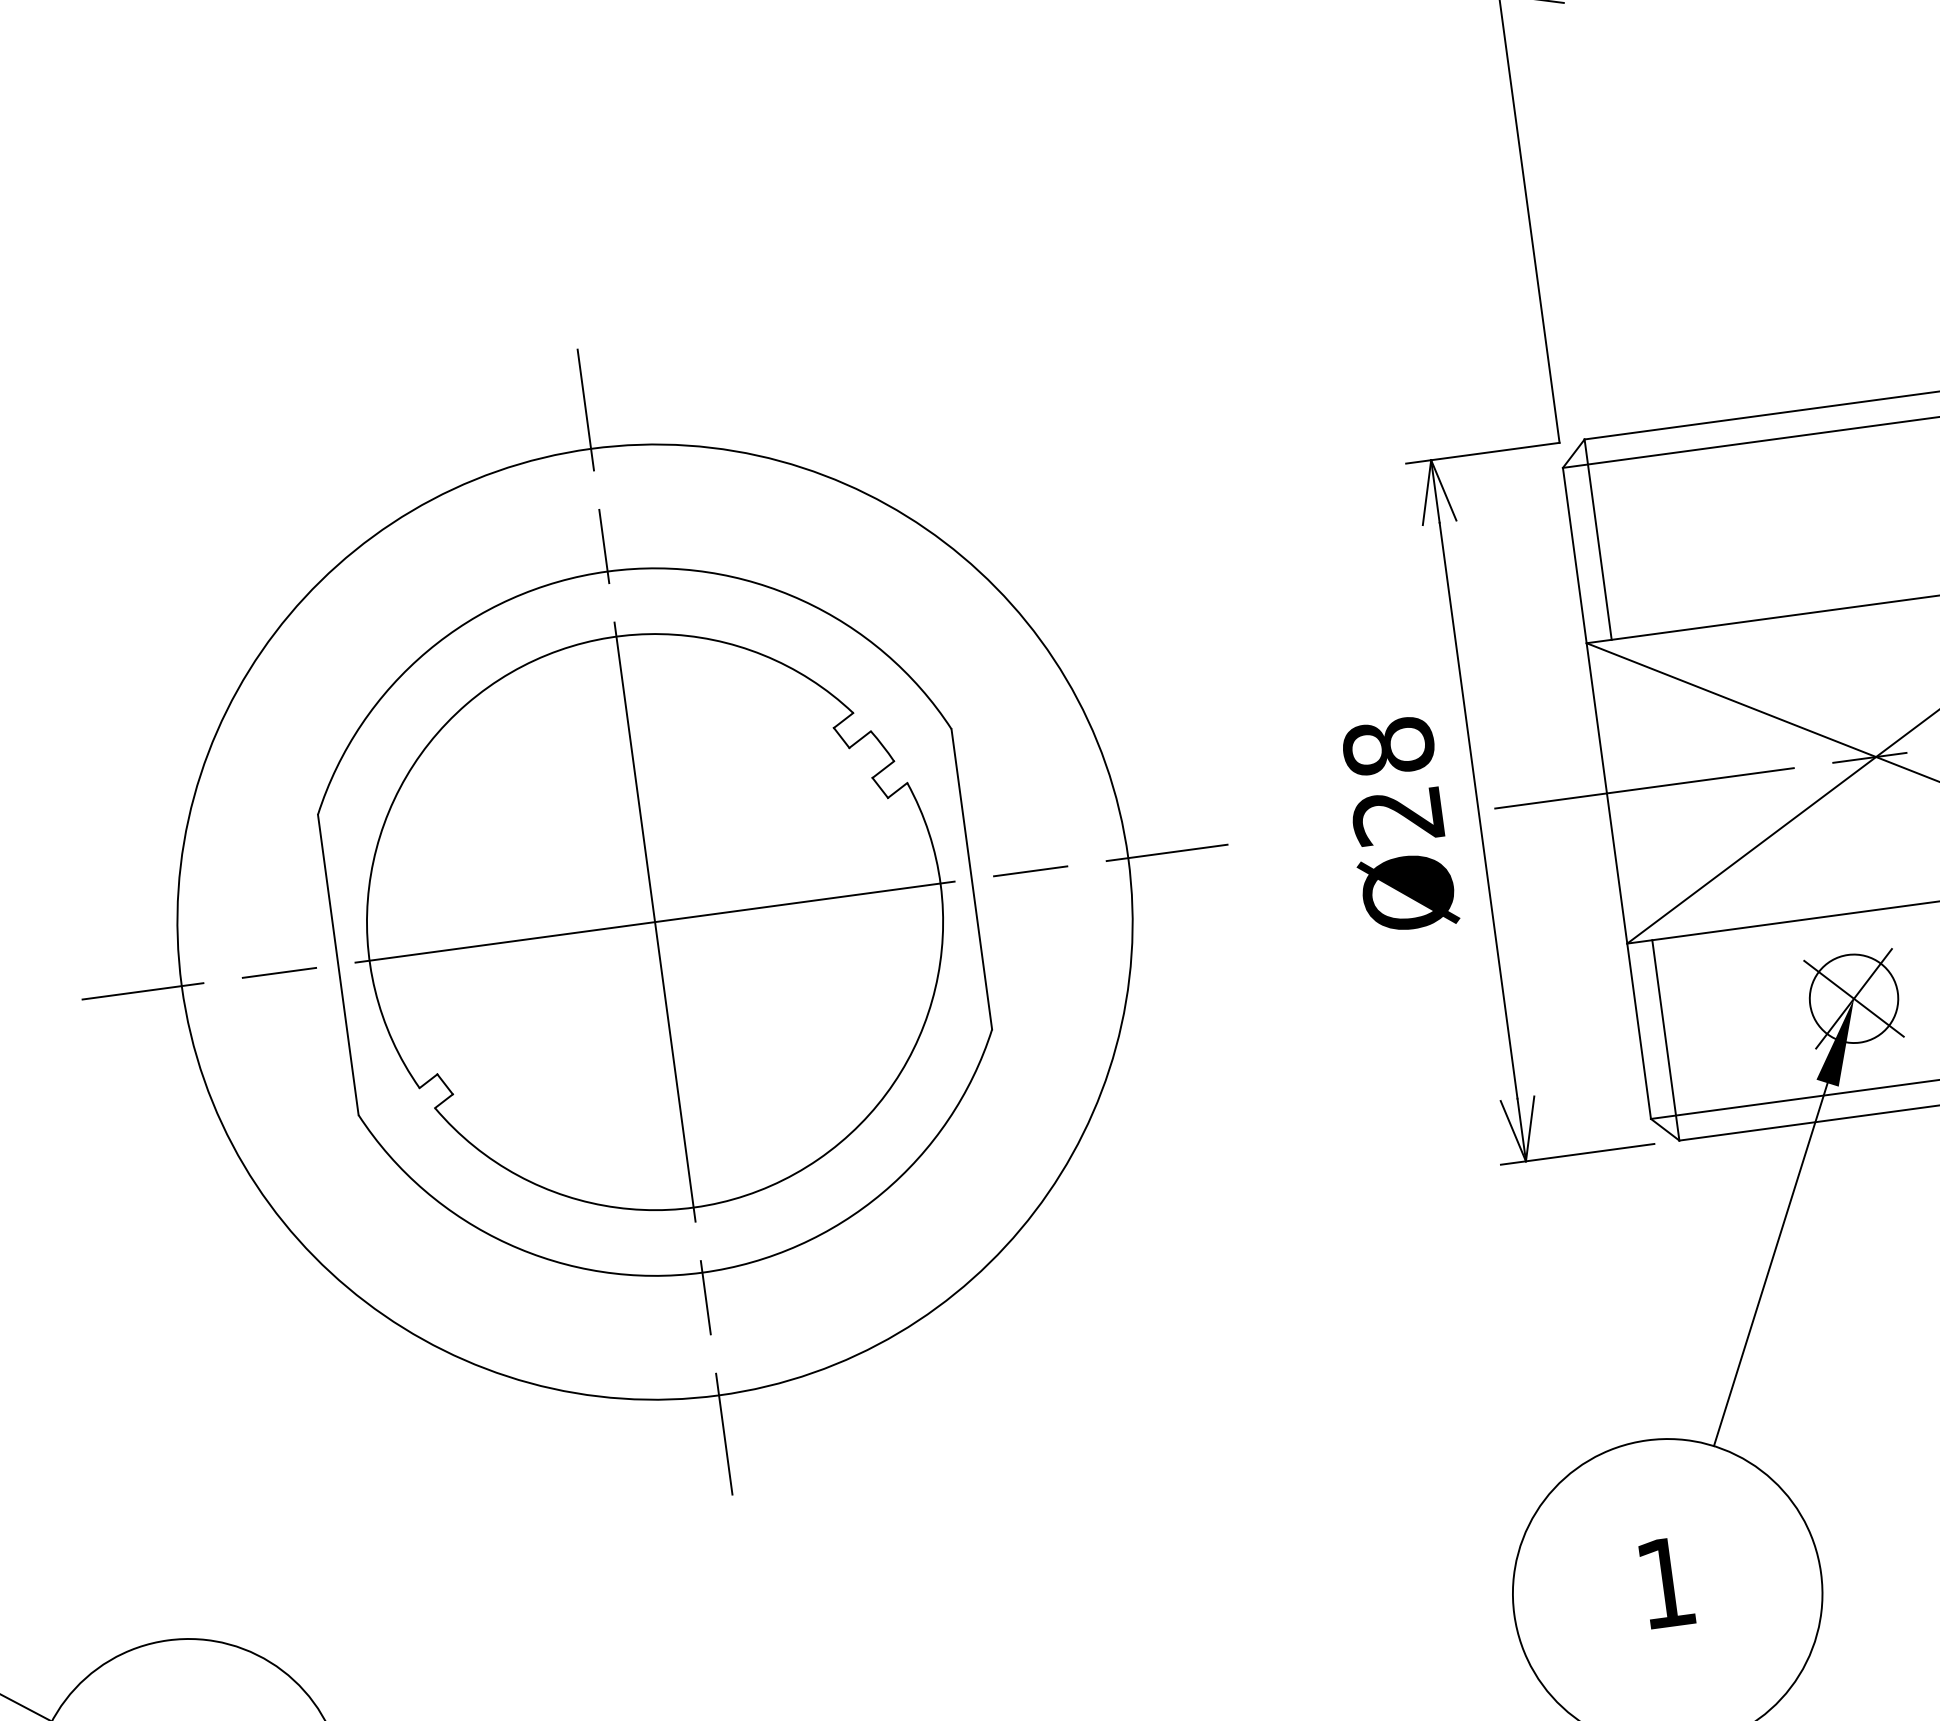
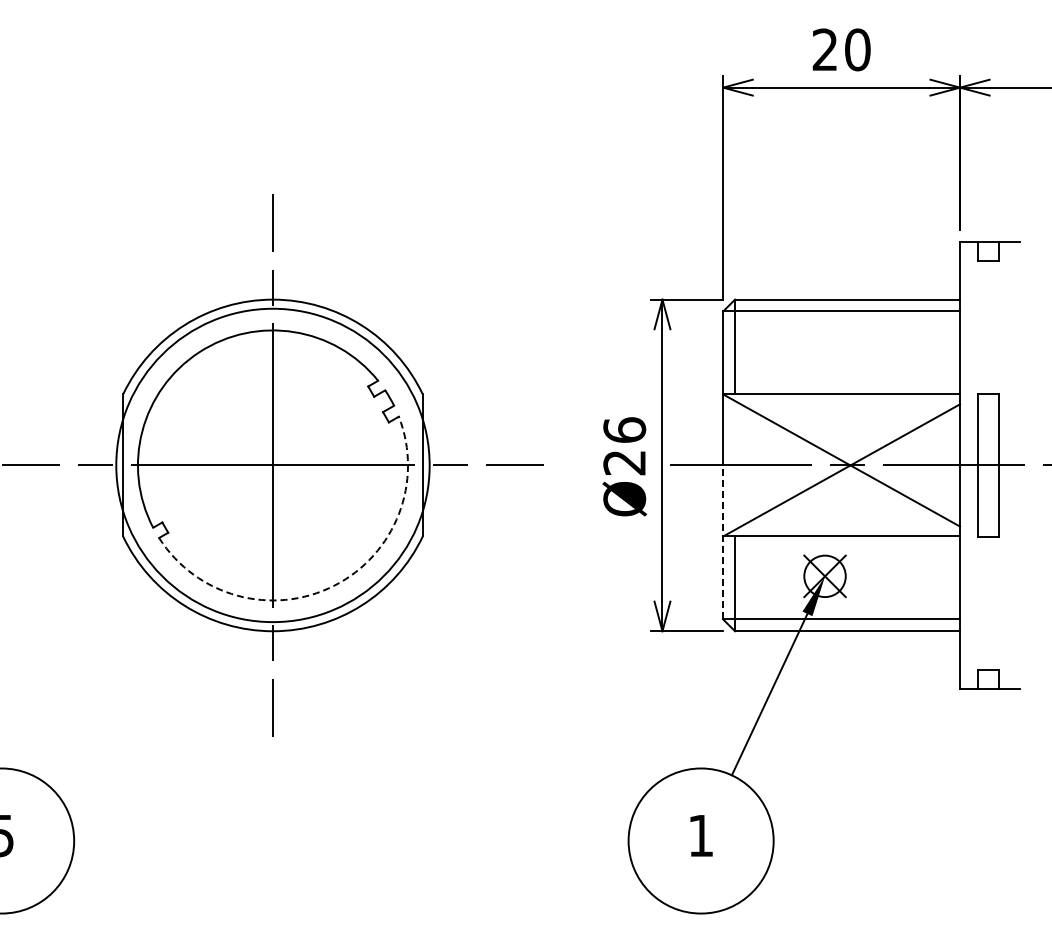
text: (1388, 745) -> (624, 429), Ø28 -> Ø26
circle: (654, 922) -> (272, 465), size x0.7
line: (1629, 956) -> (723, 542), solid -> dashed
arc: (817, 1158) -> (333, 585), solid -> dashed

